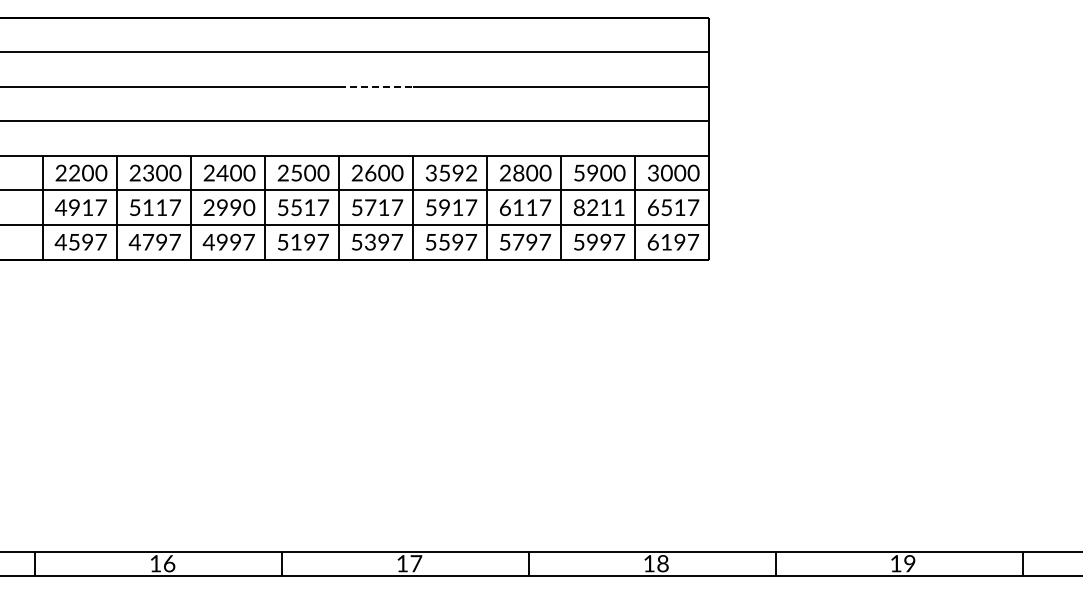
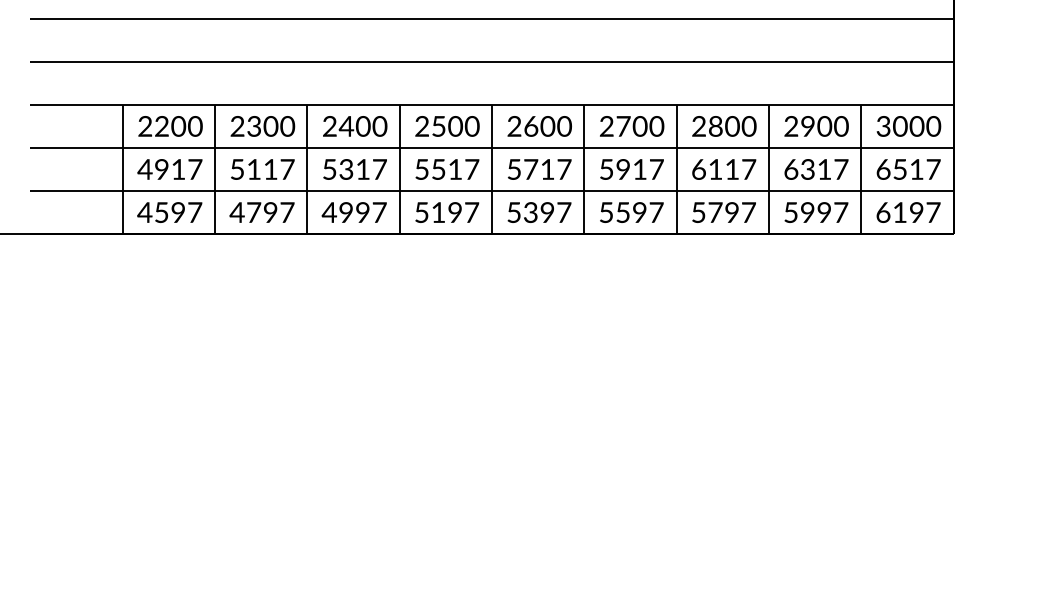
line: (376, 86) -> (538, 18), dashed -> solid
text: (451, 172) -> (631, 125), 3592 -> 2700
text: (579, 172) -> (791, 125), 5900 -> 2900
text: (229, 207) -> (355, 169), 2990 -> 5317
text: (599, 207) -> (816, 169), 8211 -> 6317

